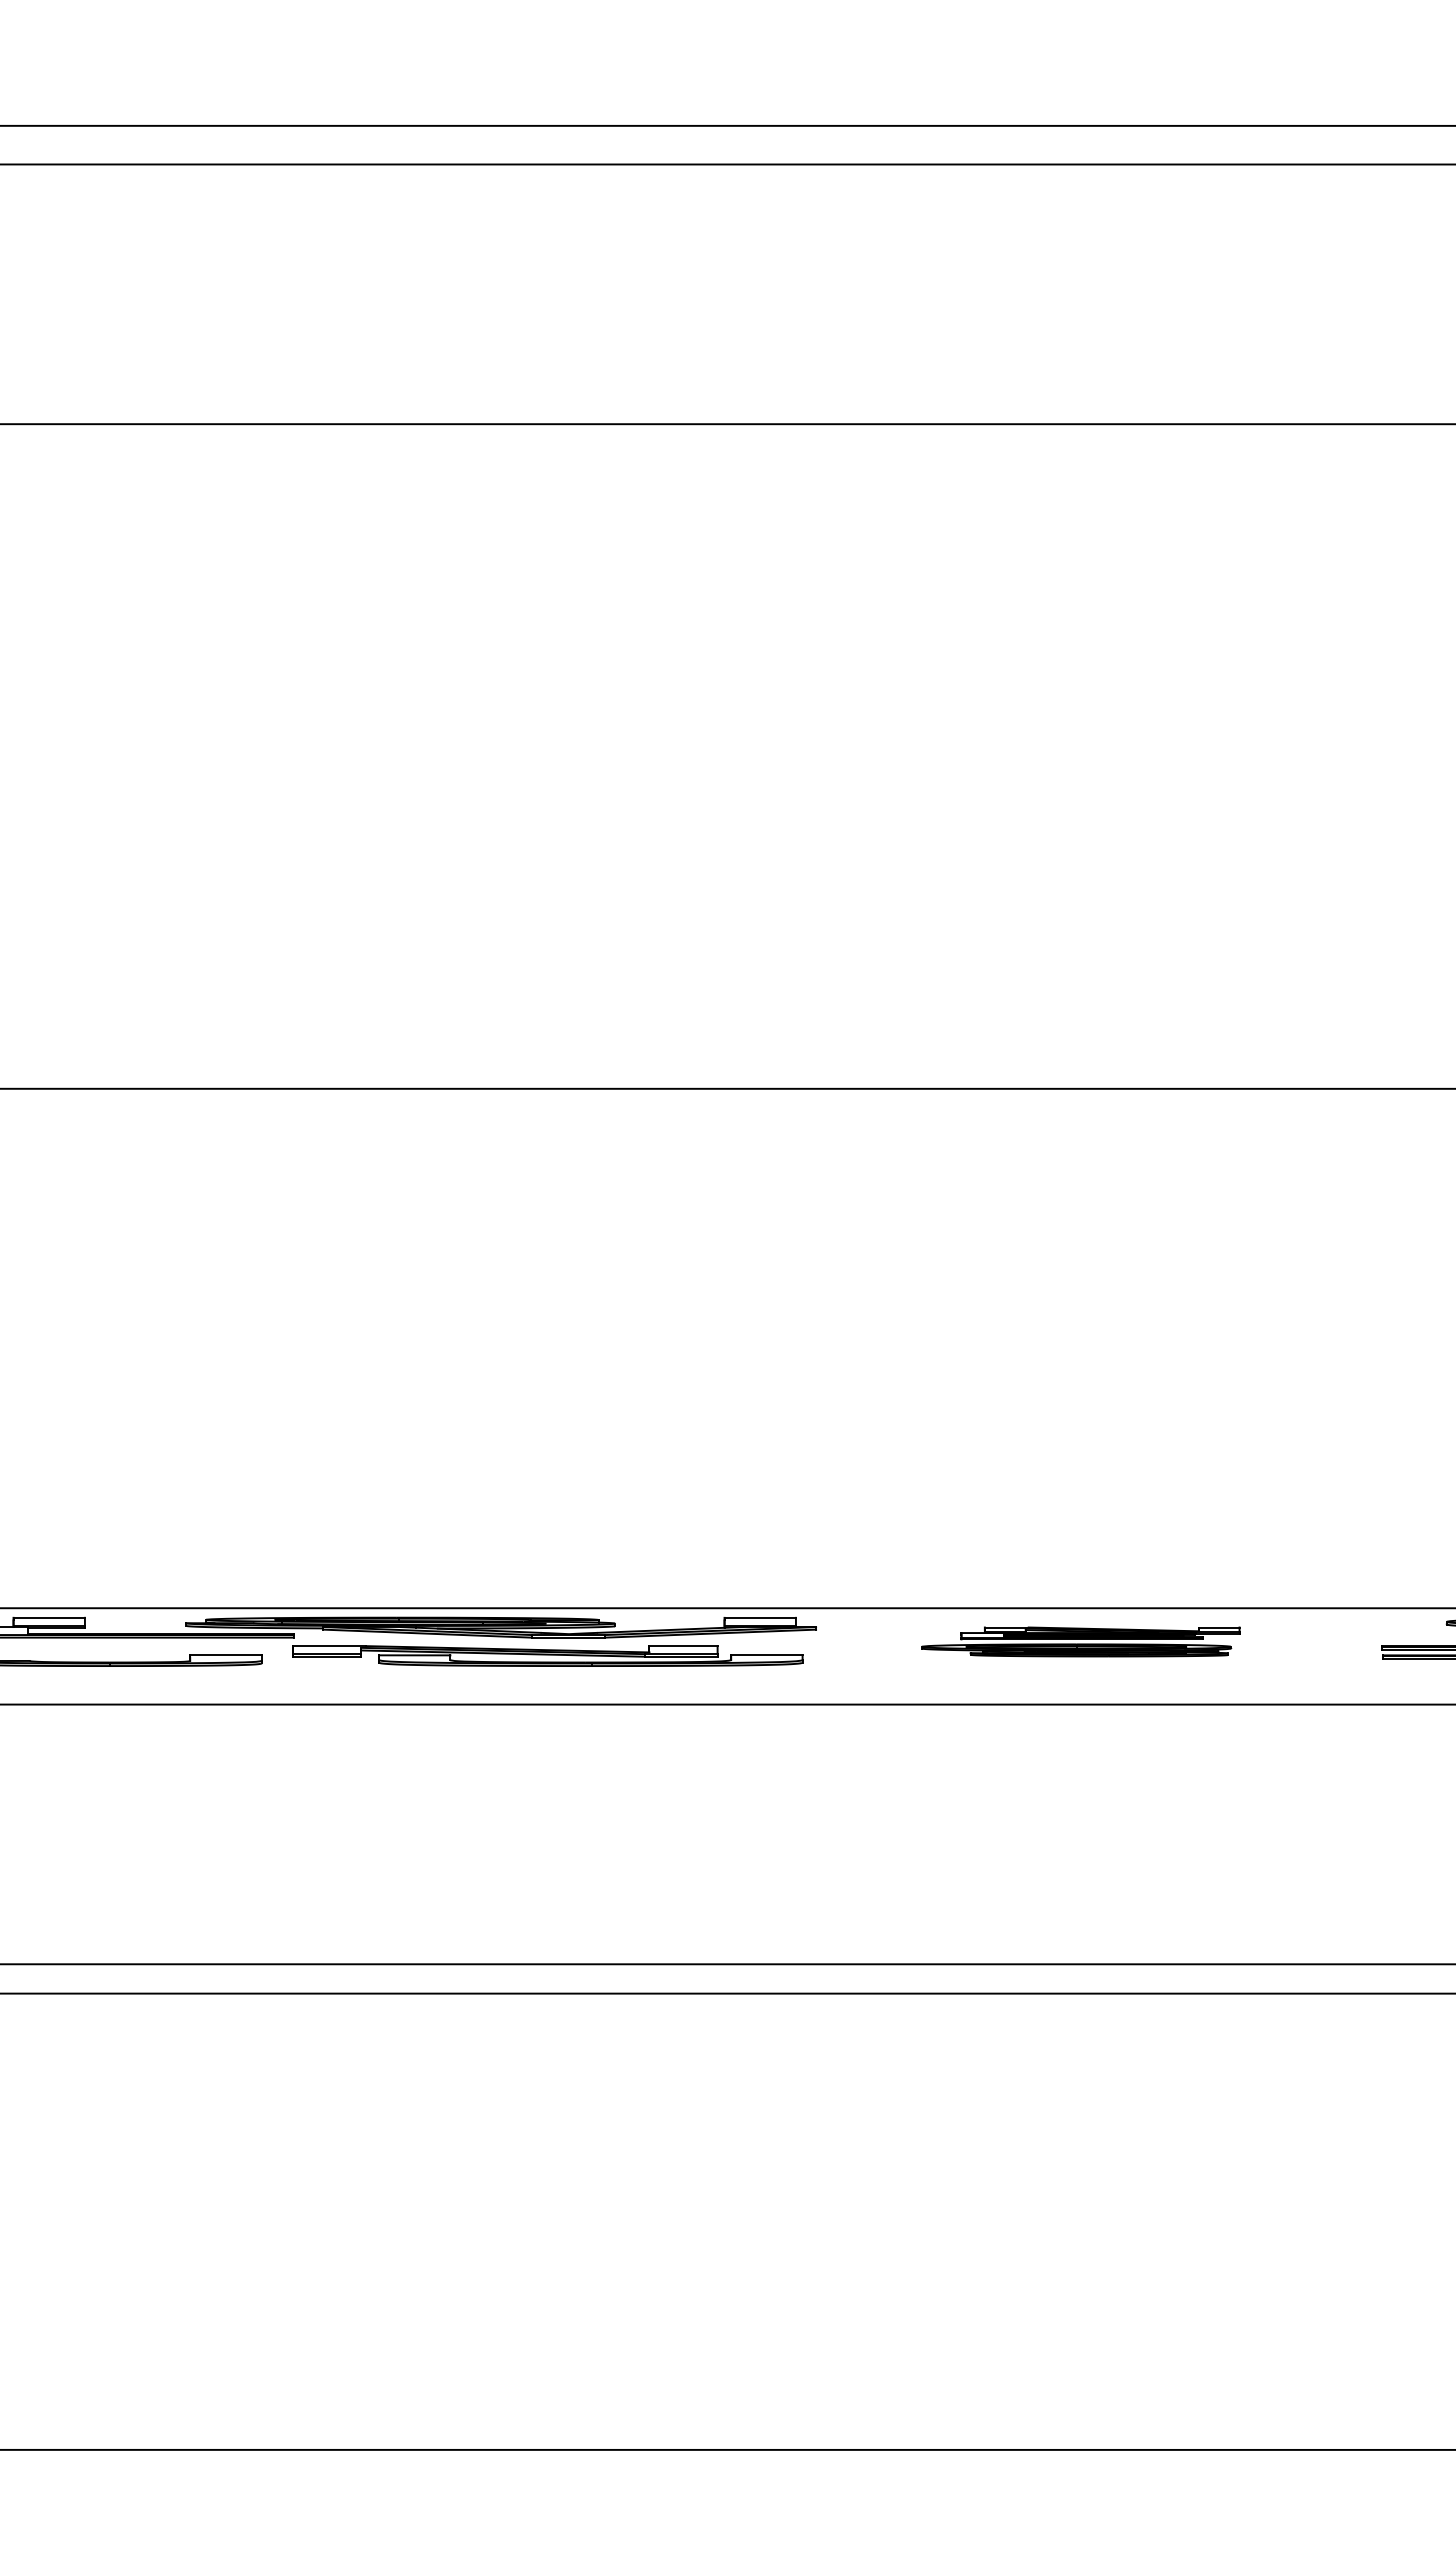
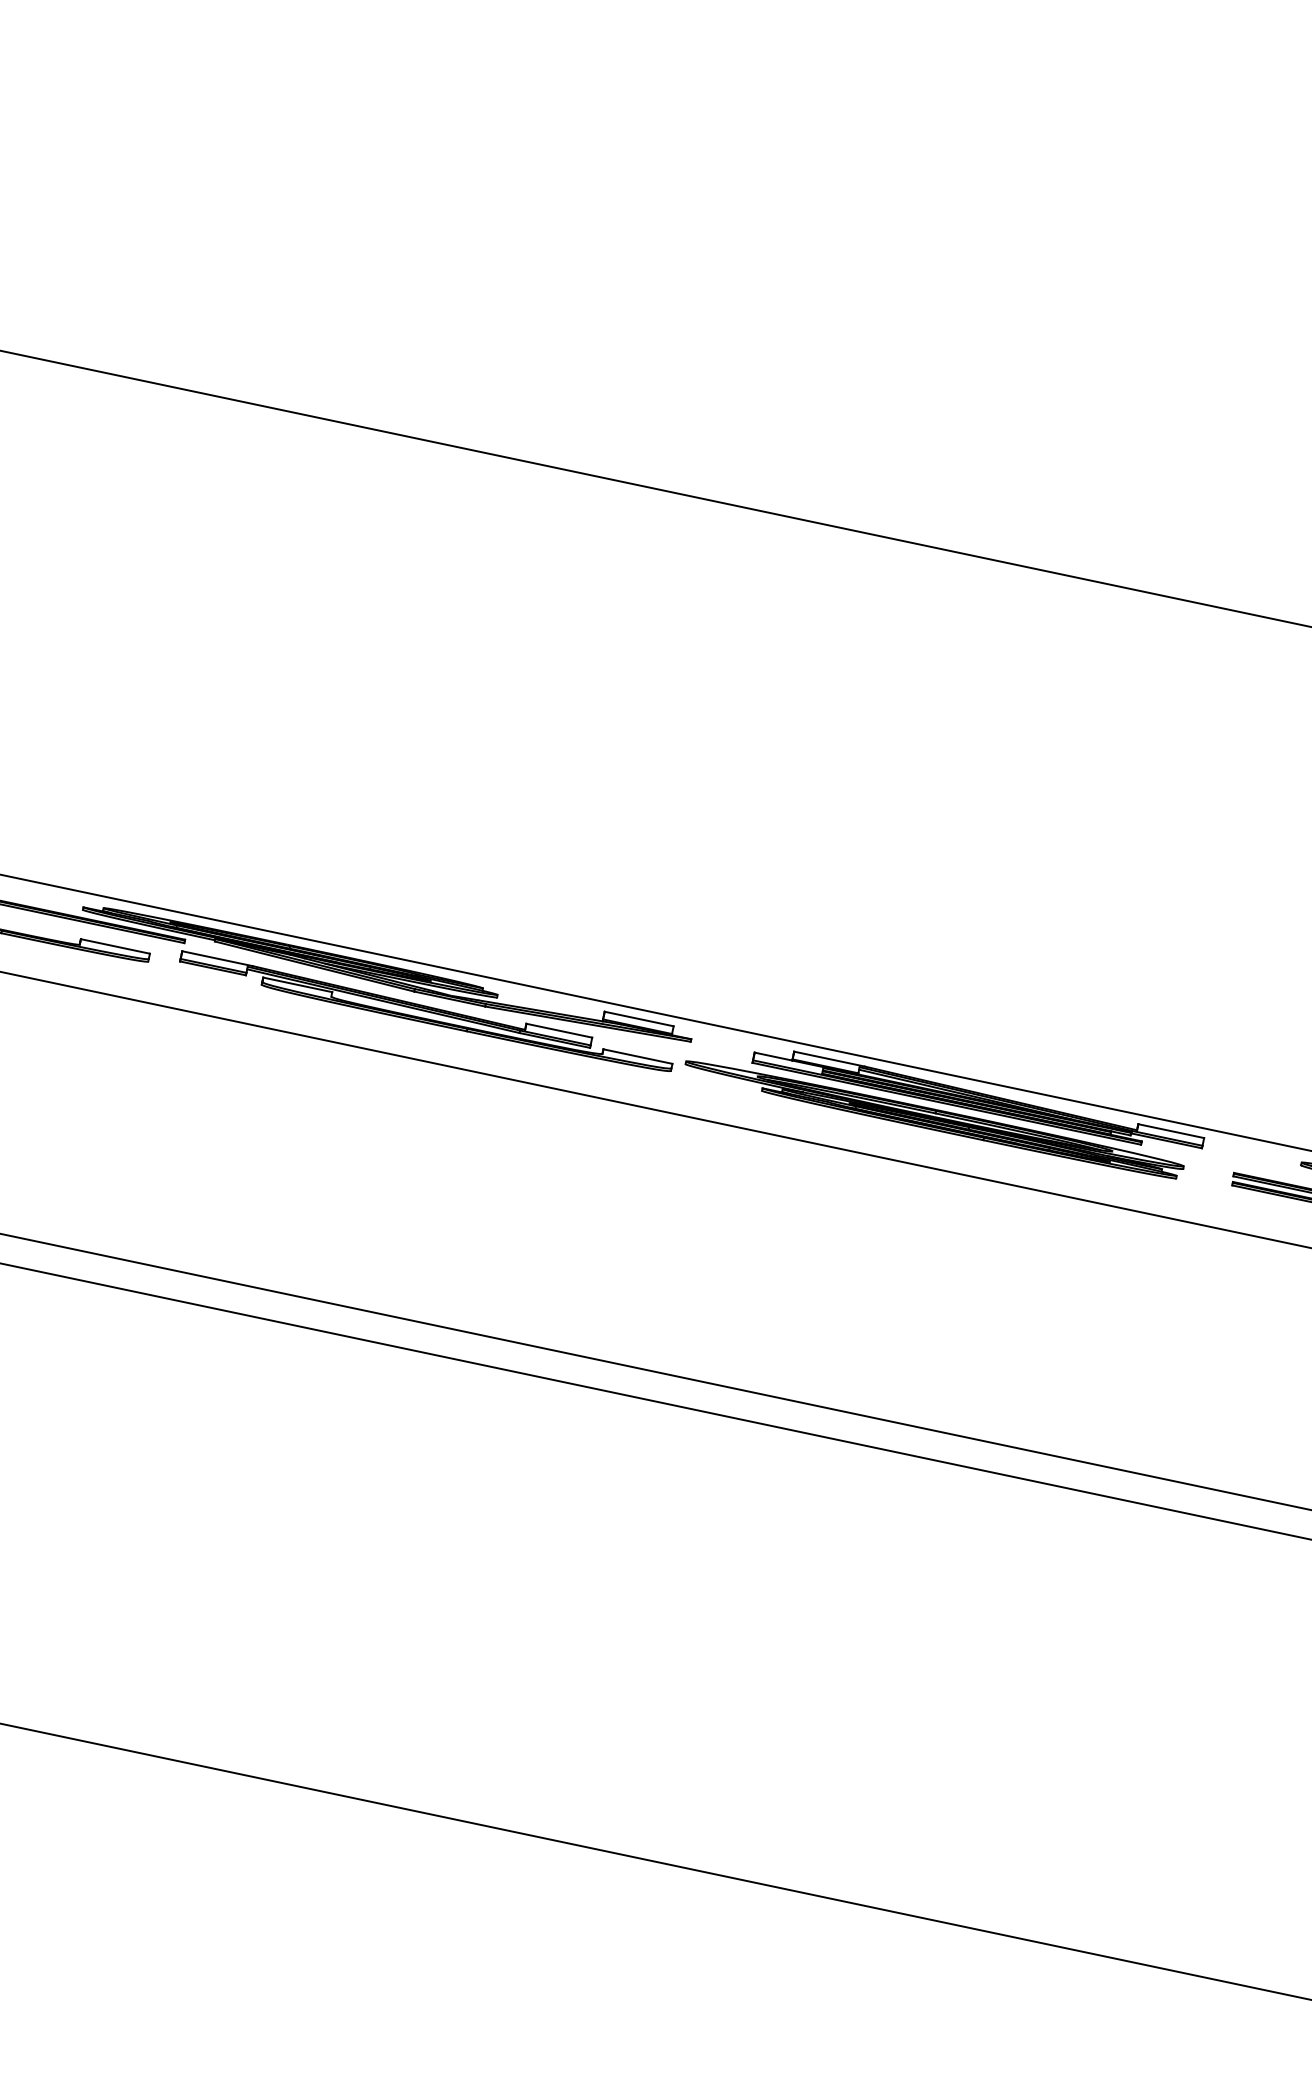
part: (1080, 1641) -> (943, 1107), size x1.67

